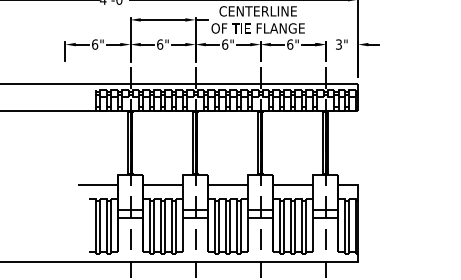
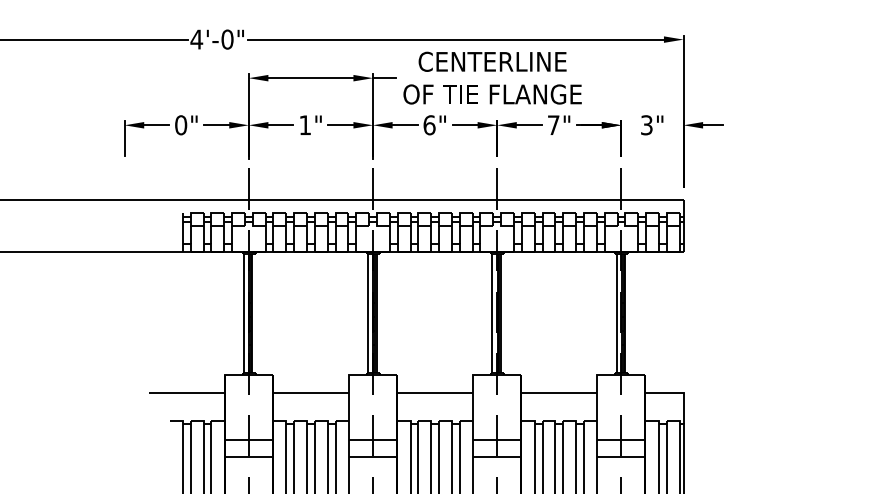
text: (95, 44) -> (181, 125), 6" -> 0"
text: (160, 44) -> (306, 125), 6" -> 1"
text: (290, 44) -> (554, 125), 6" -> 7"

